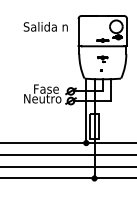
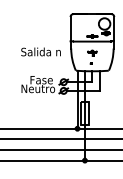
text: (45, 26) -> (40, 51), moved

